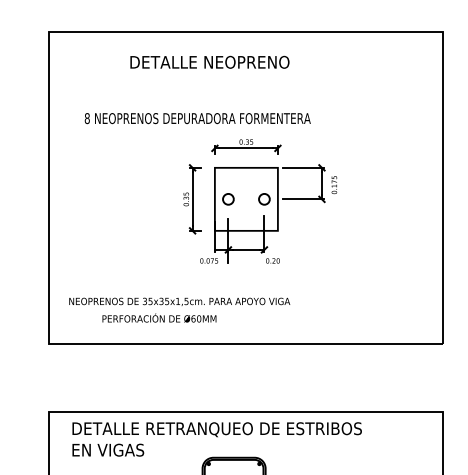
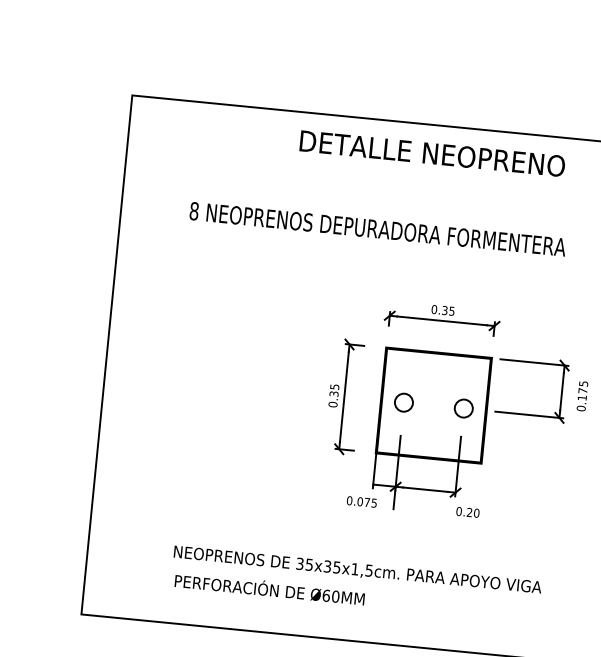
text: (209, 61) -> (431, 152), moved
text: (197, 118) -> (377, 229), moved
text: (179, 301) -> (357, 569), moved

